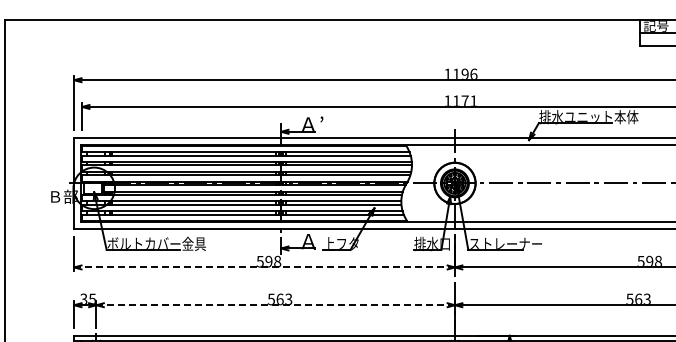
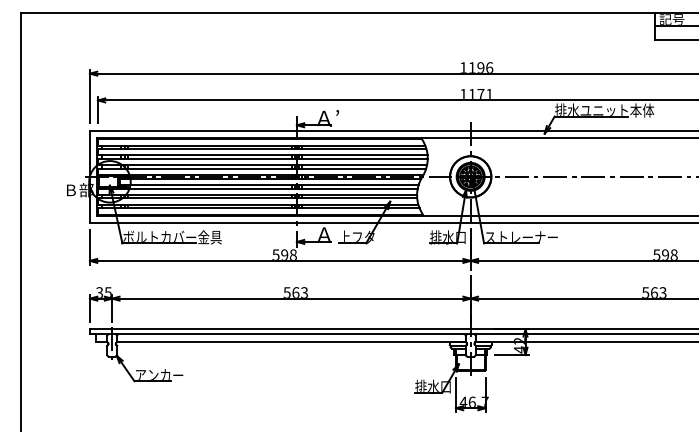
line: (264, 267) -> (280, 260), dashed -> solid
line: (275, 305) -> (291, 298), dashed -> solid

